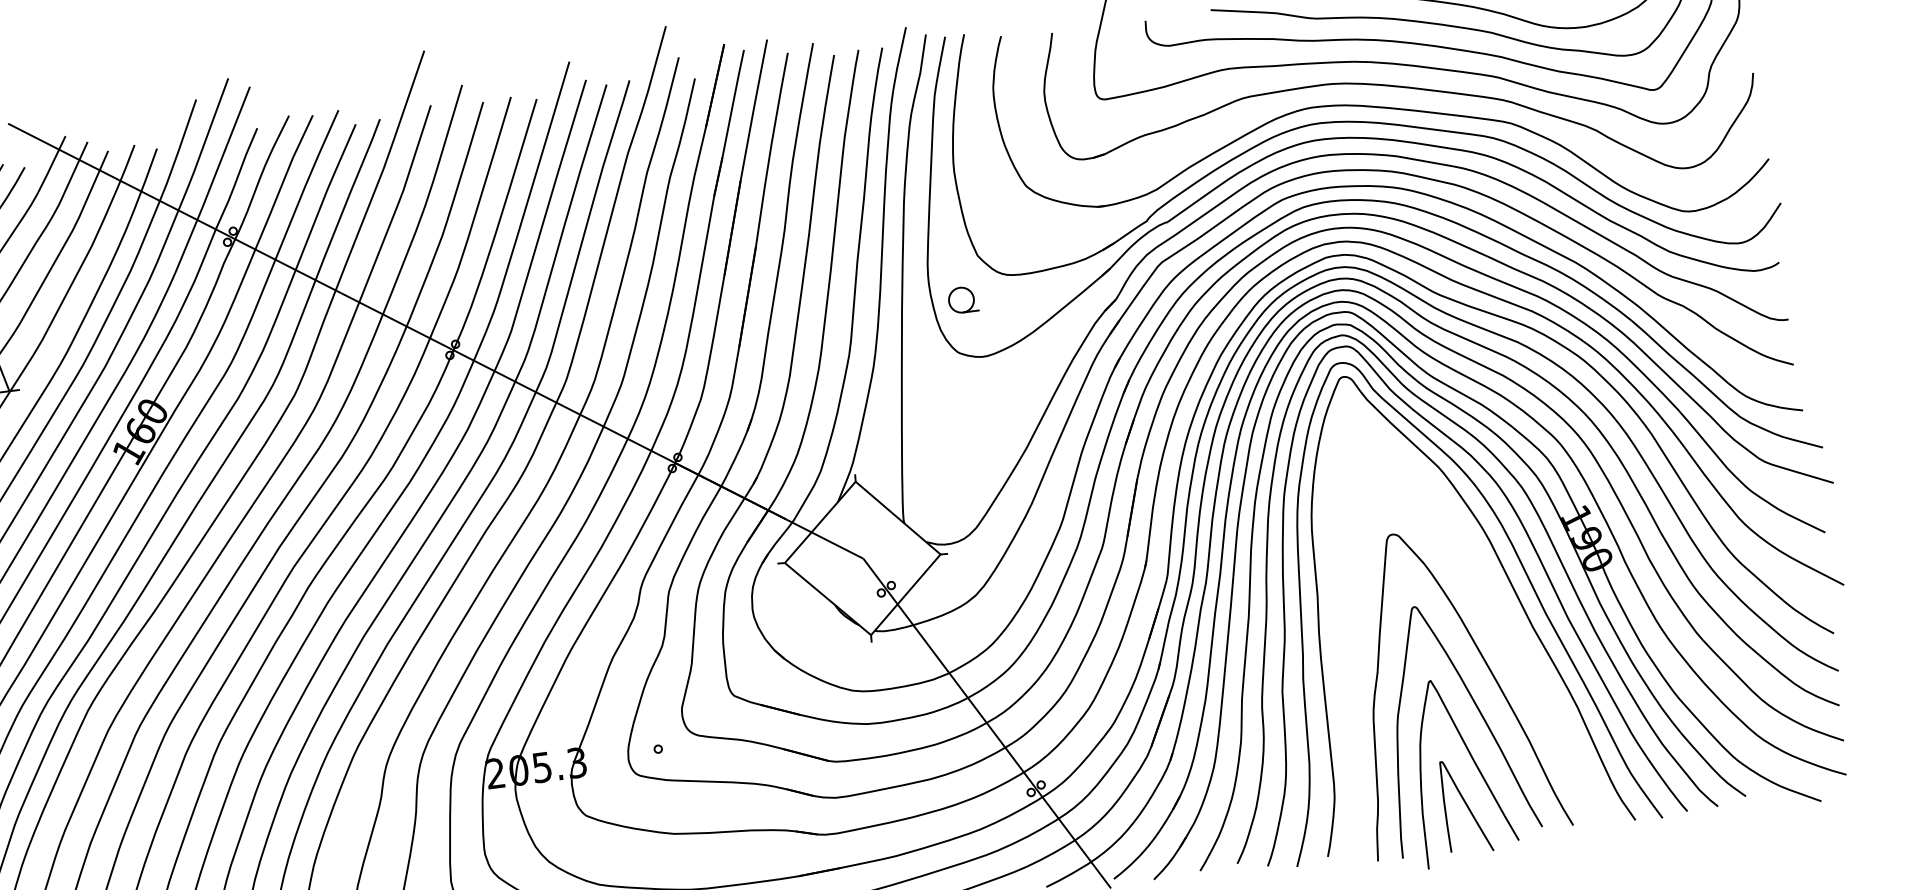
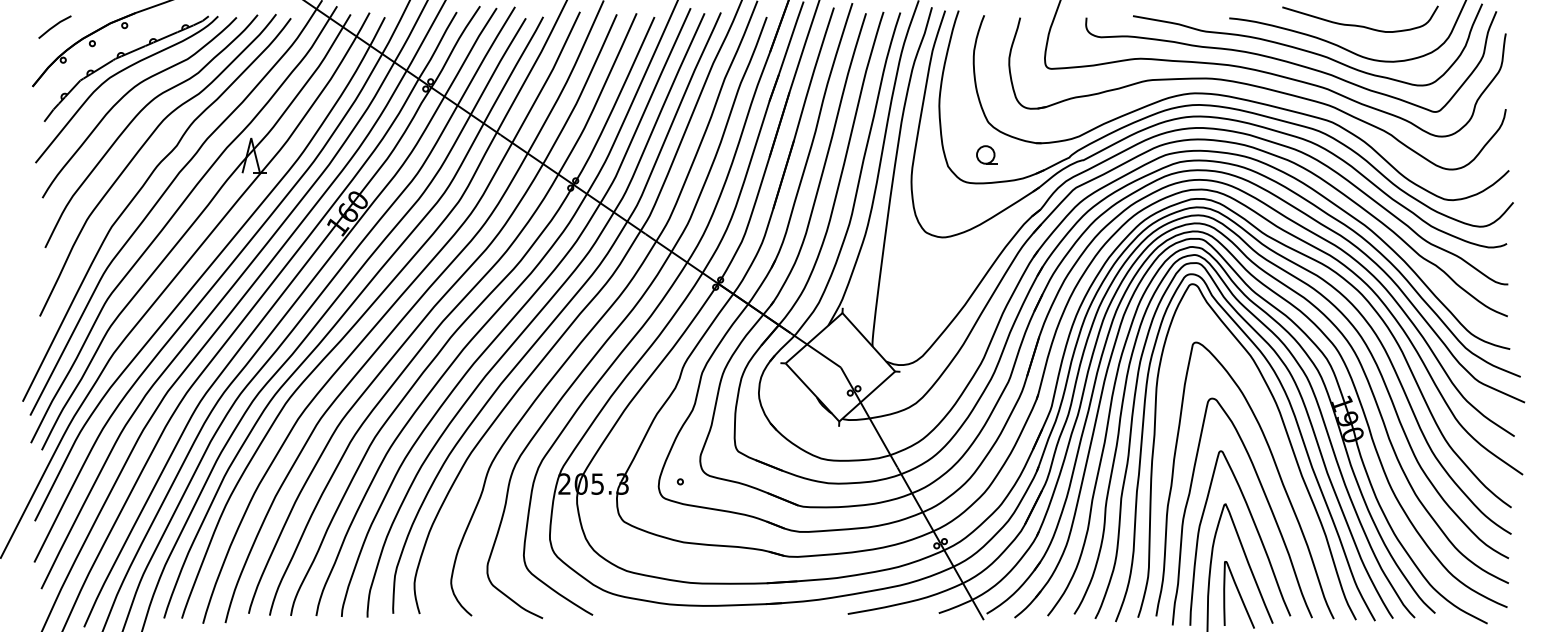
part: (962, 299) -> (986, 154), moved
curve: (1494, 620) -> (1275, 467), added

